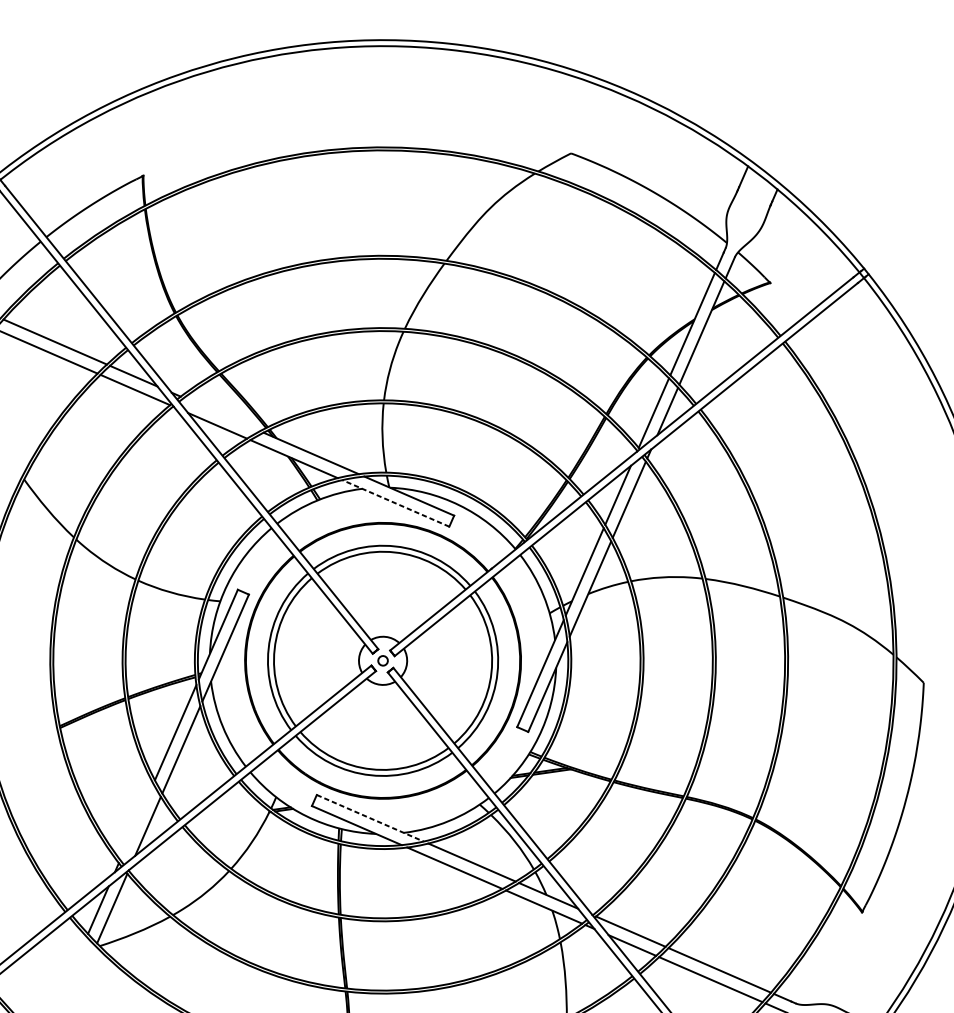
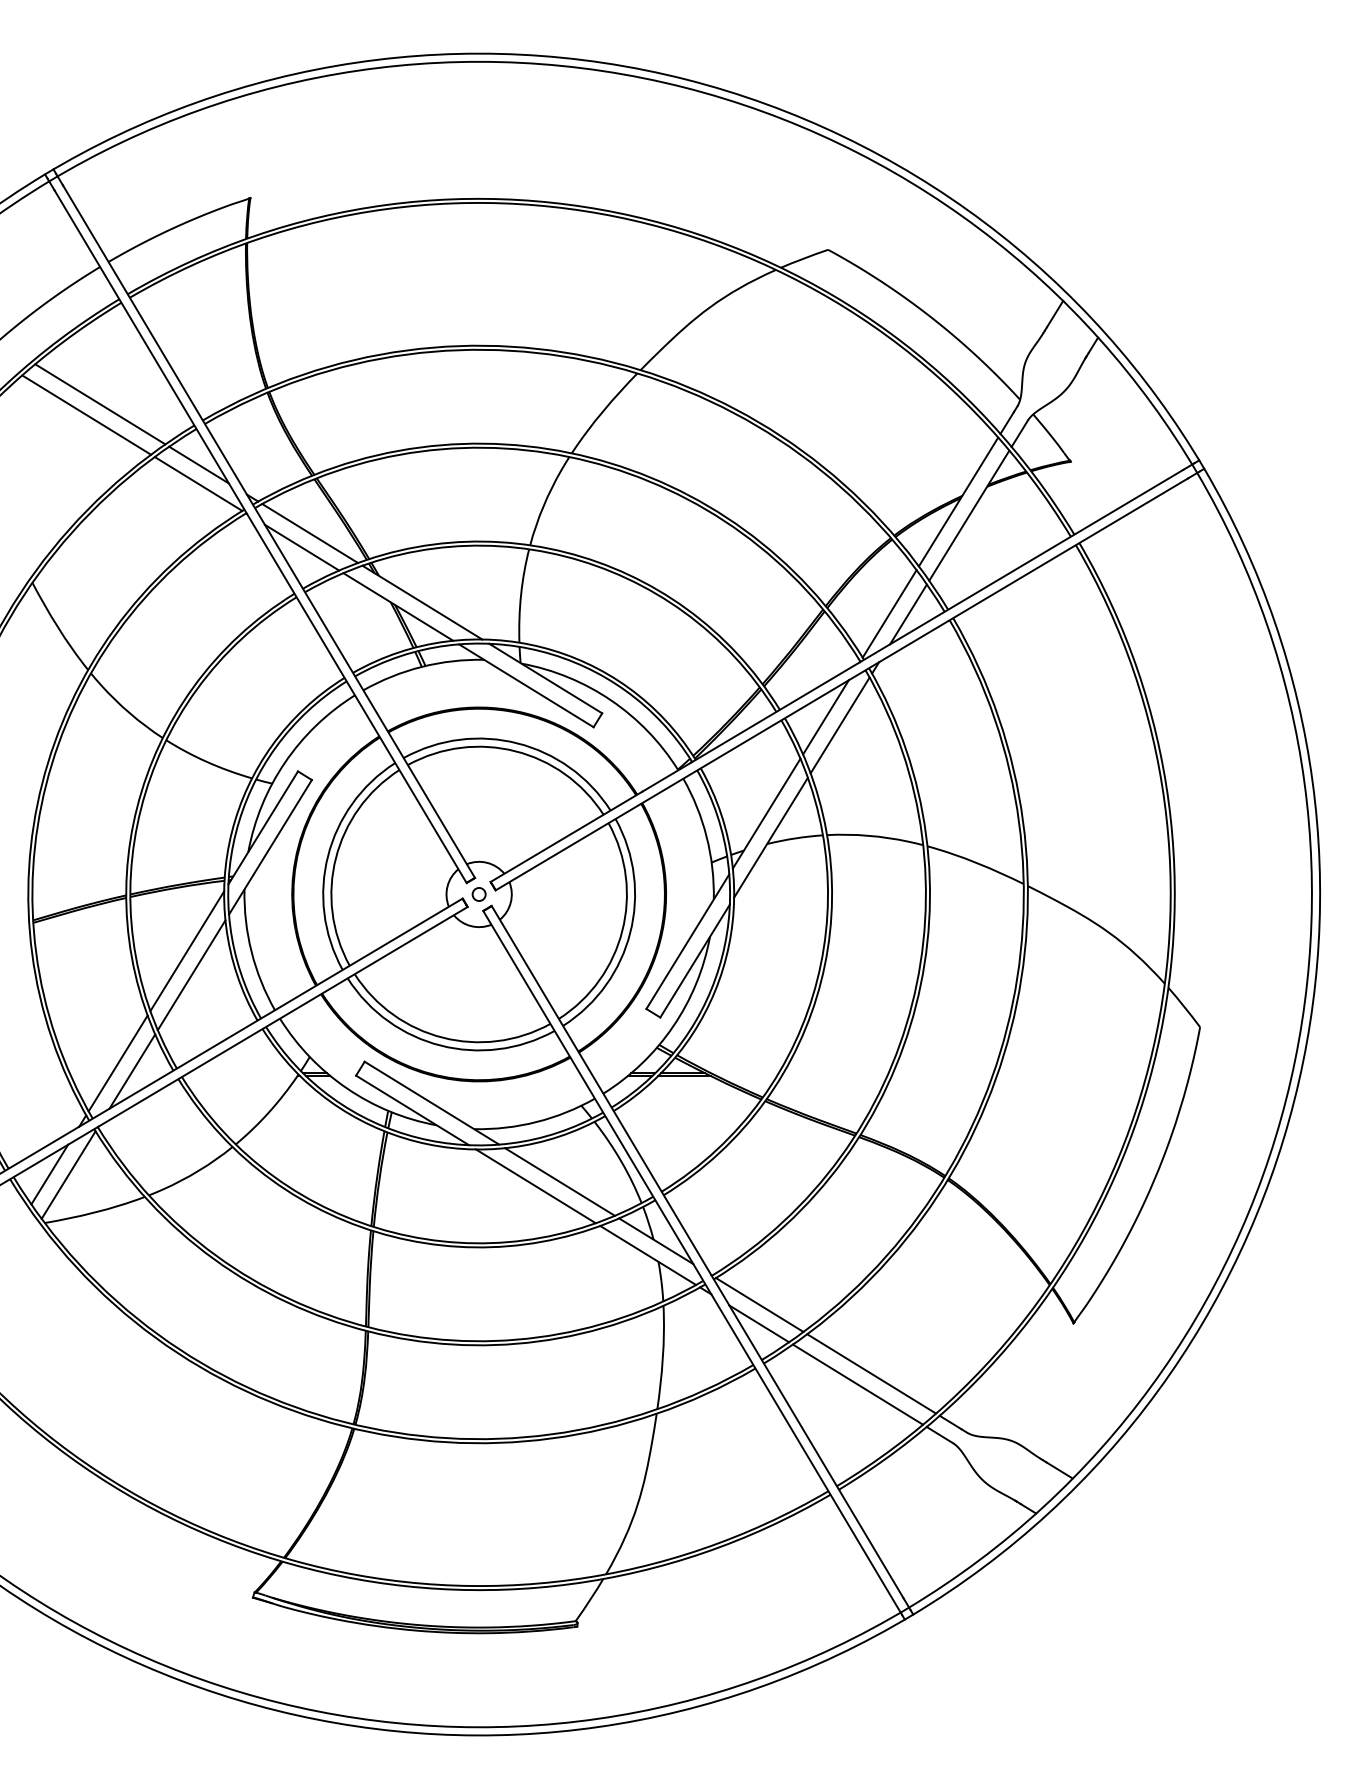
line: (222, 414) -> (310, 533), added
line: (395, 503) -> (526, 685), dashed -> solid
line: (369, 818) -> (431, 1103), dashed -> solid
line: (136, 821) -> (117, 1063), added

